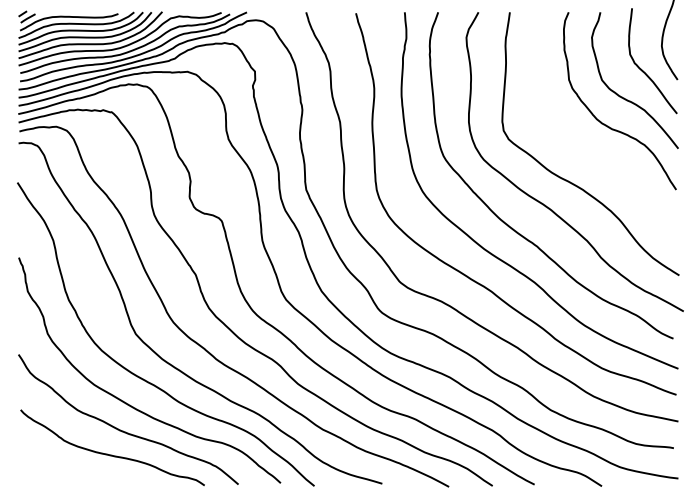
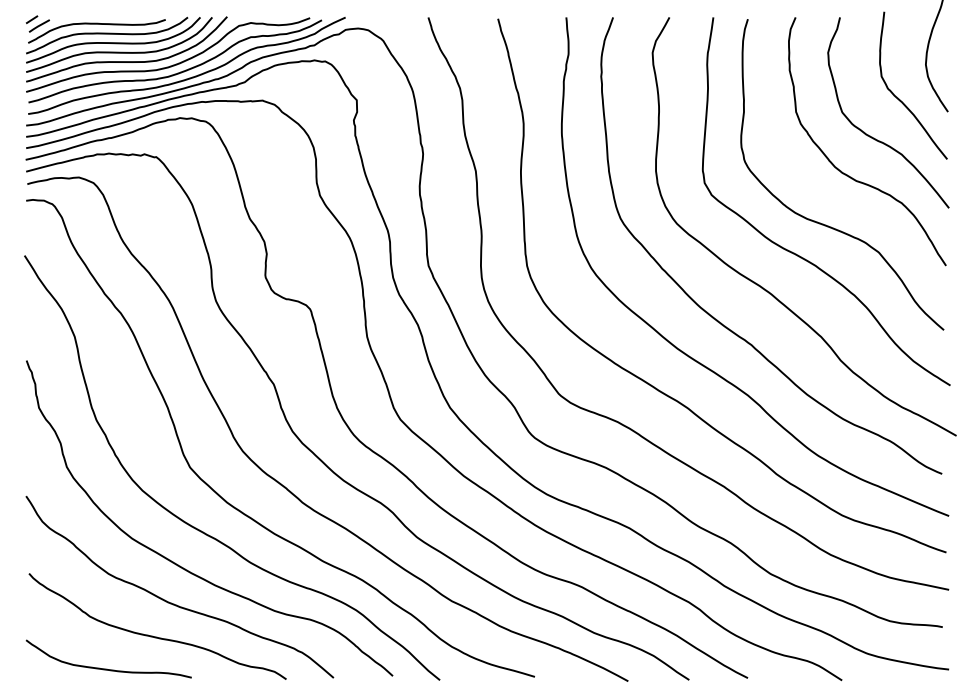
curve: (589, 159) -> (824, 223), added
curve: (77, 477) -> (108, 668), added

